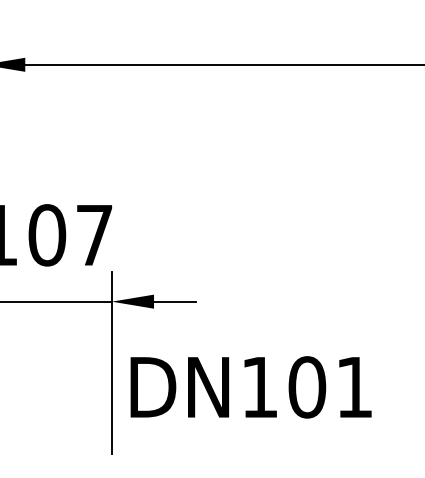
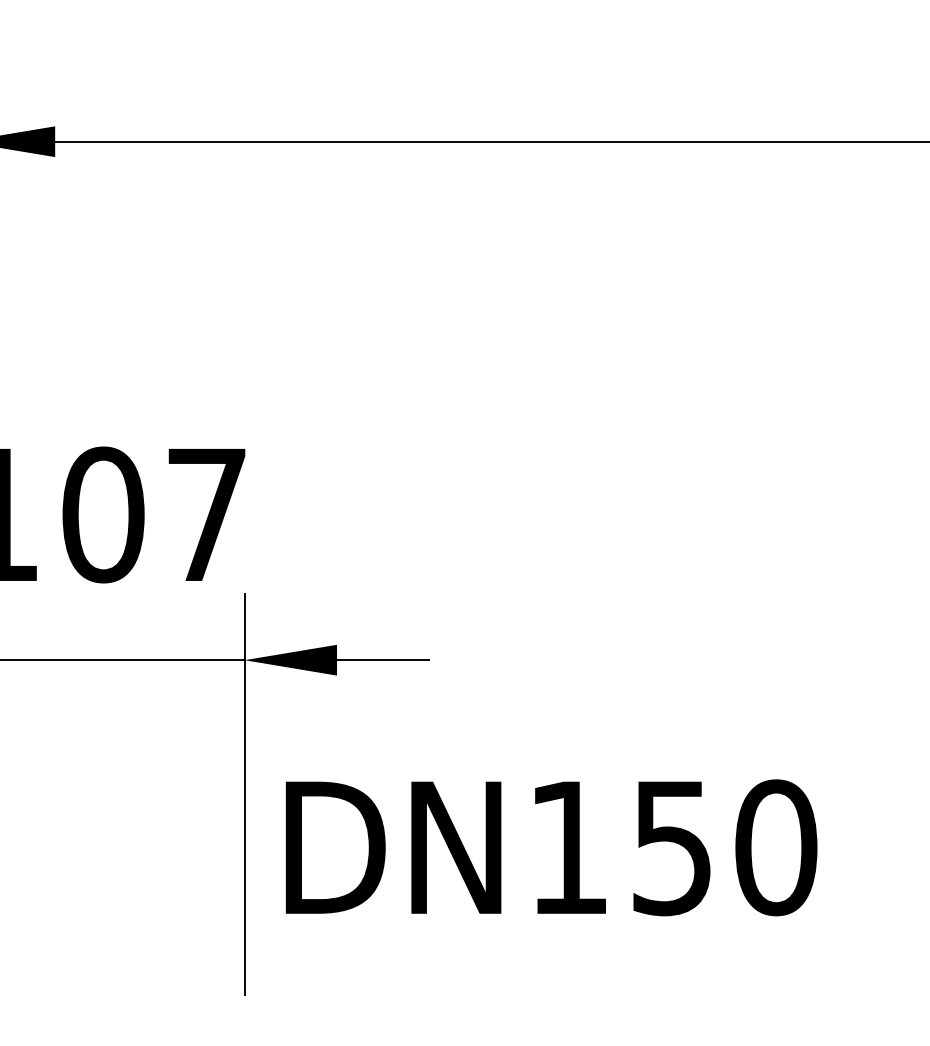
text: (330, 387) -> (723, 848), DN101 -> DN150

